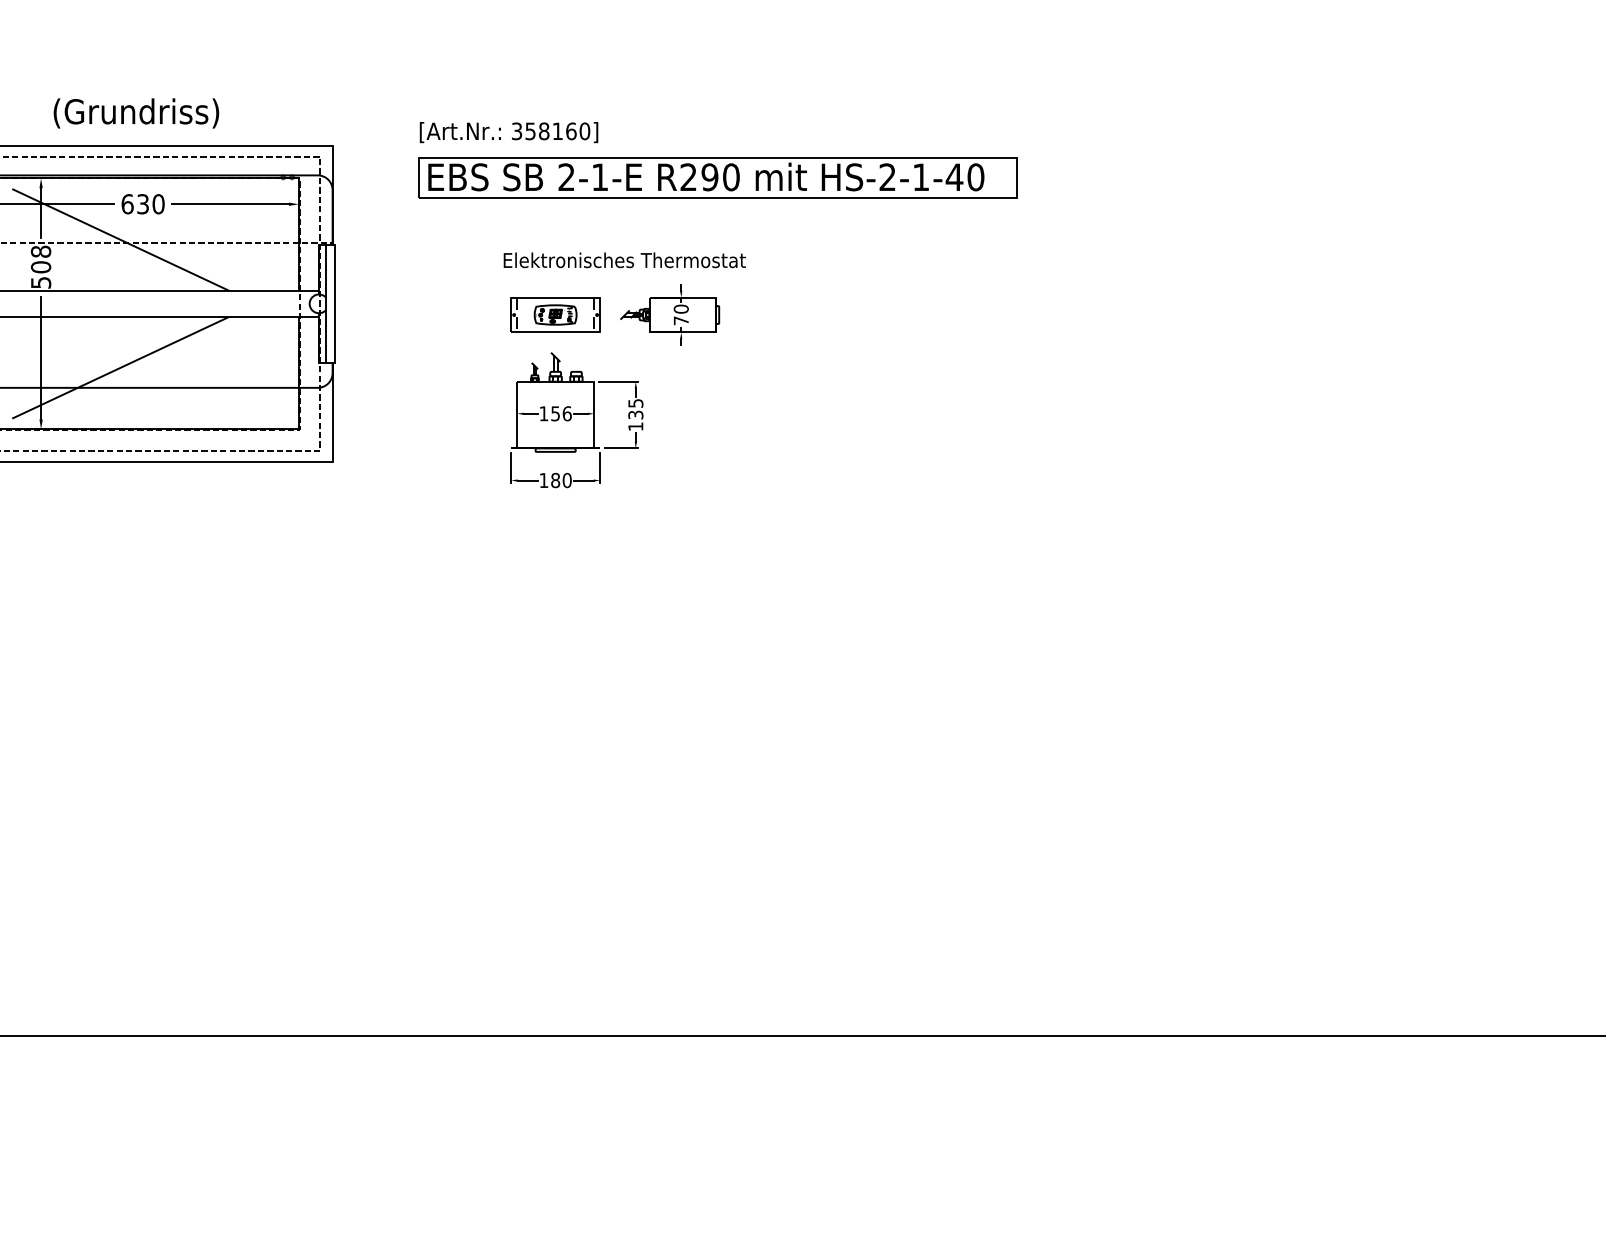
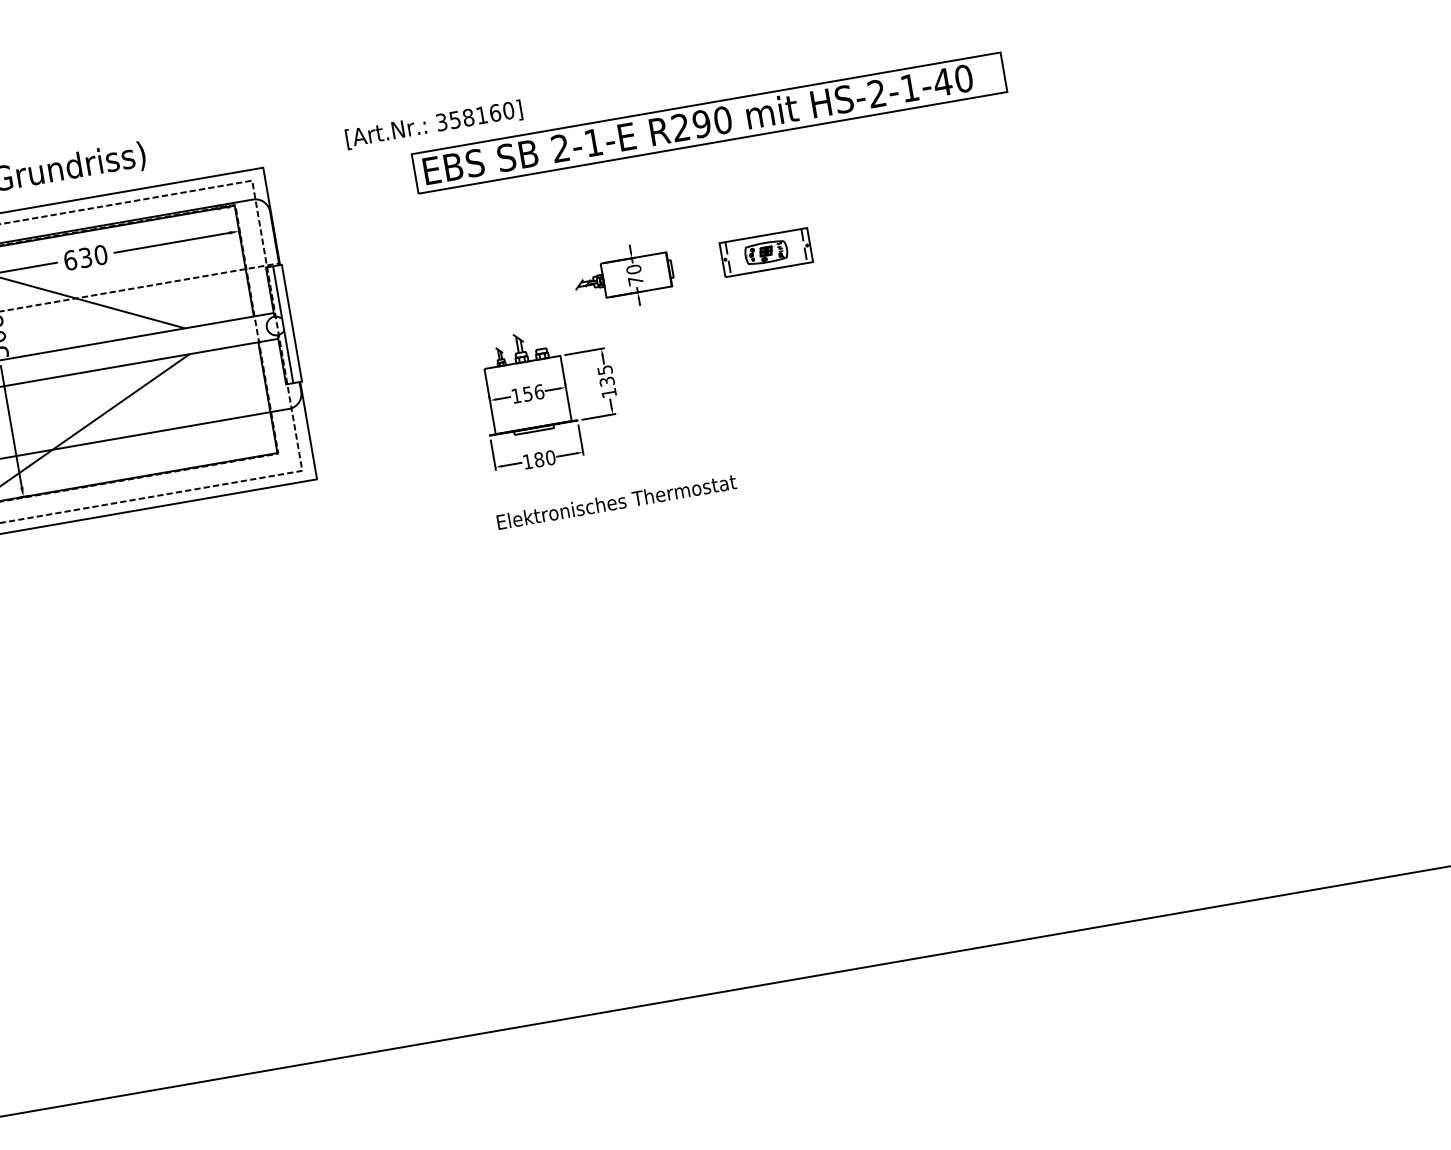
part: (717, 177) -> (709, 122), moved
text: (624, 260) -> (616, 502), moved
part: (555, 314) -> (766, 252), moved

